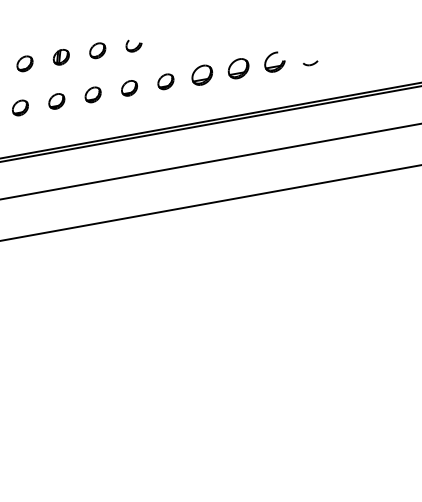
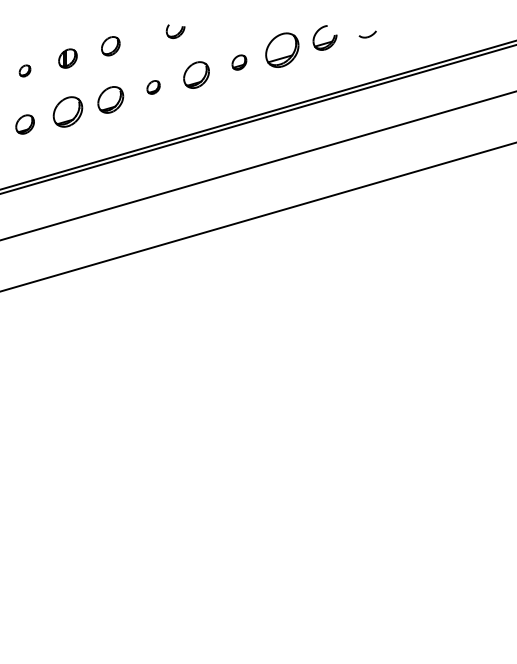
part: (133, 46) -> (175, 31), moved
part: (24, 63) -> (24, 70), size x0.6
part: (238, 68) -> (281, 50), size x1.4
part: (202, 75) -> (239, 62), size x0.6
part: (165, 81) -> (196, 74), size x1.4
part: (129, 88) -> (153, 87), size x0.7
part: (92, 94) -> (110, 99), size x1.4
part: (56, 101) -> (67, 112), size x1.6

